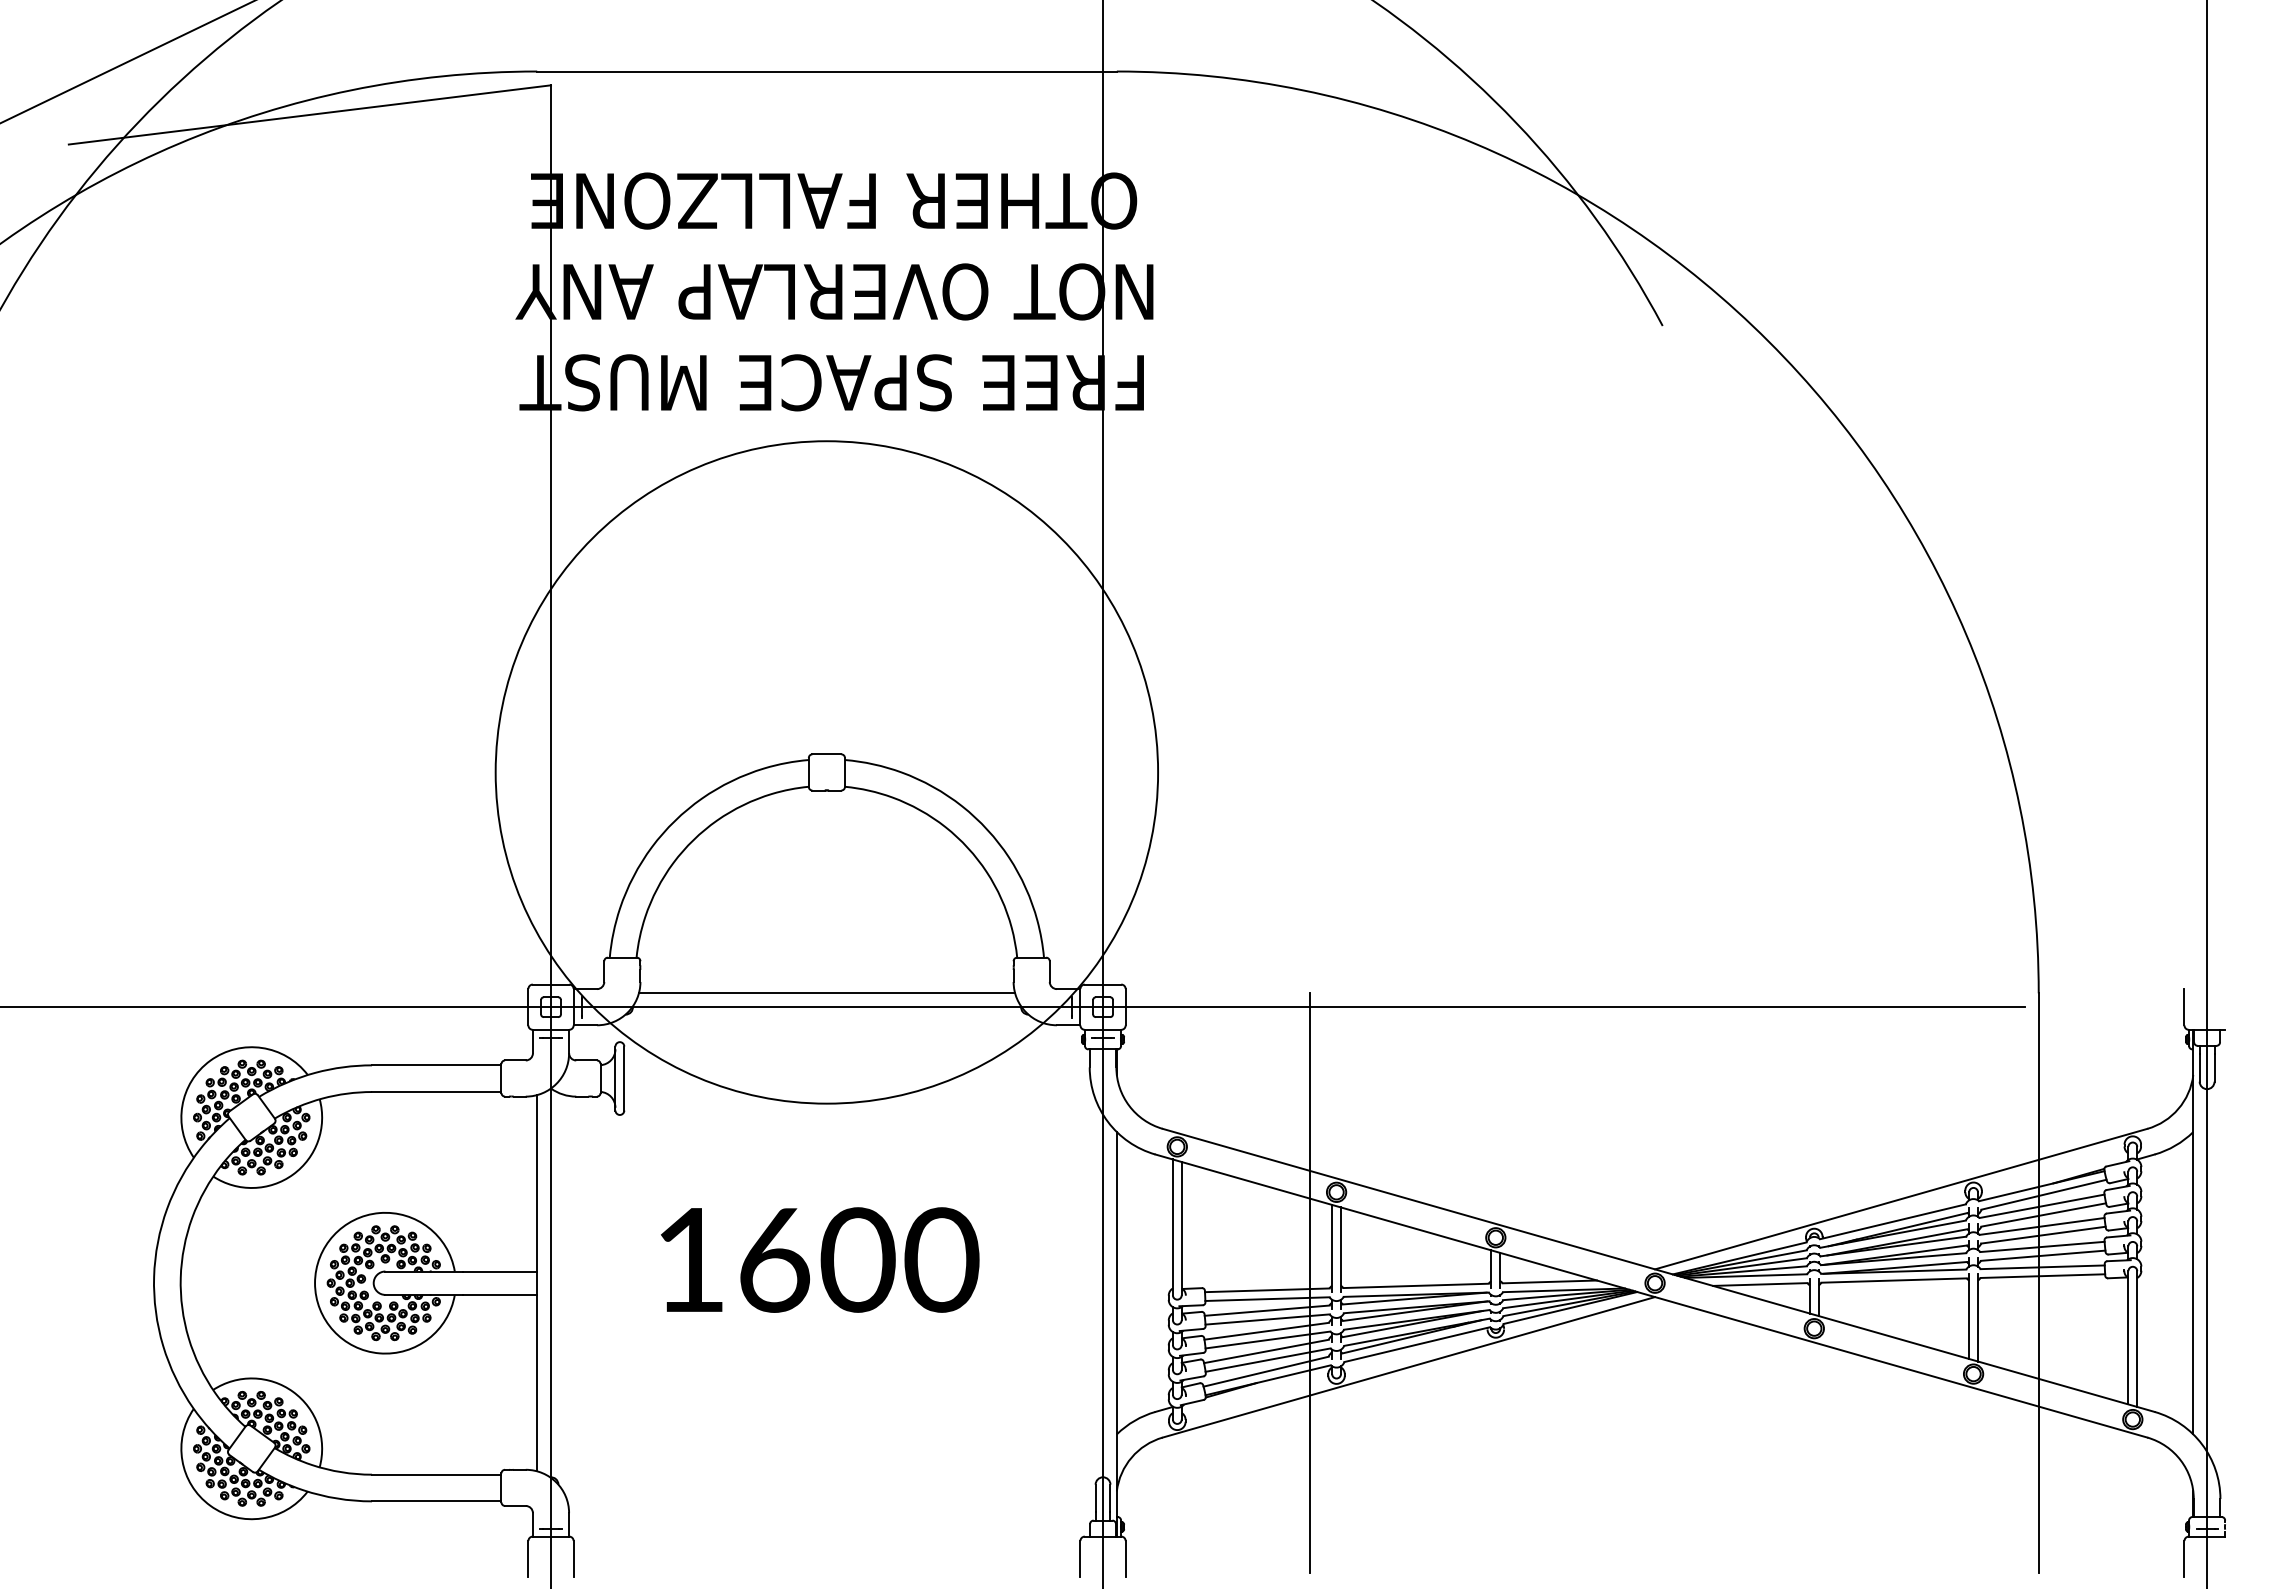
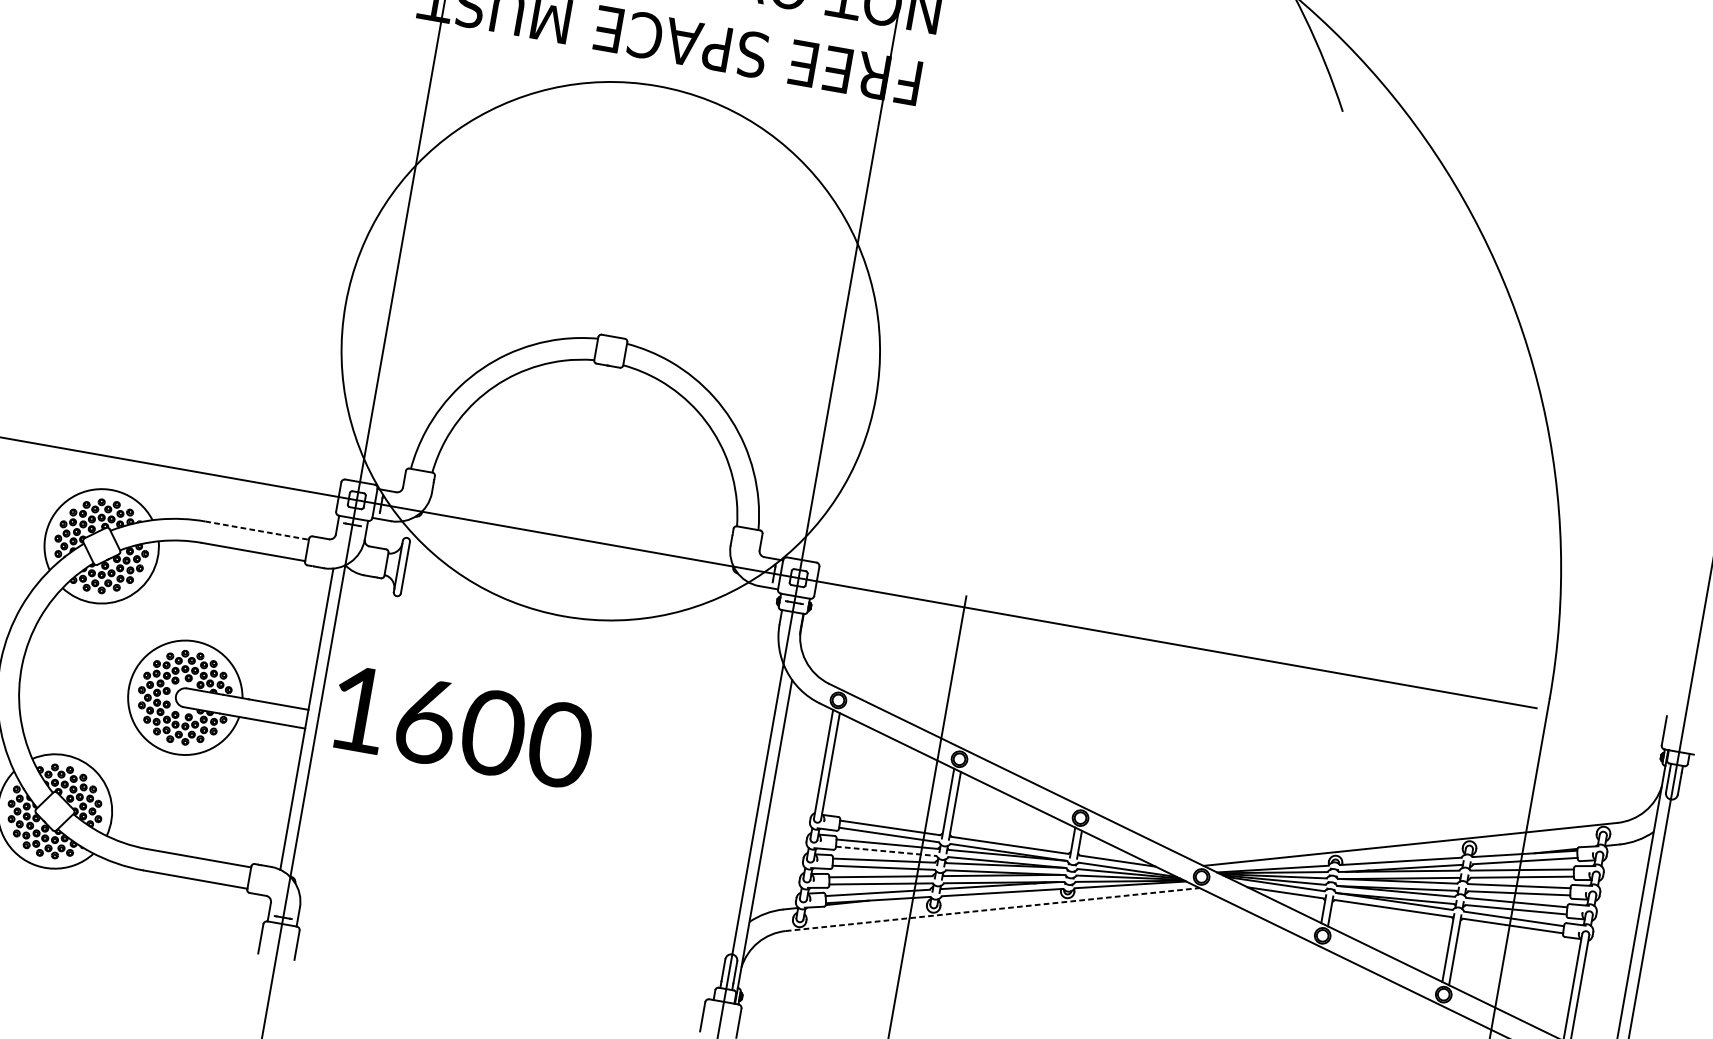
line: (826, 993) -> (579, 528), removed
line: (436, 1065) -> (256, 530), solid -> dashed
text: (820, 1259) -> (463, 727), moved
line: (1268, 1319) -> (887, 851), solid -> dashed
line: (1408, 1367) -> (992, 909), solid -> dashed

